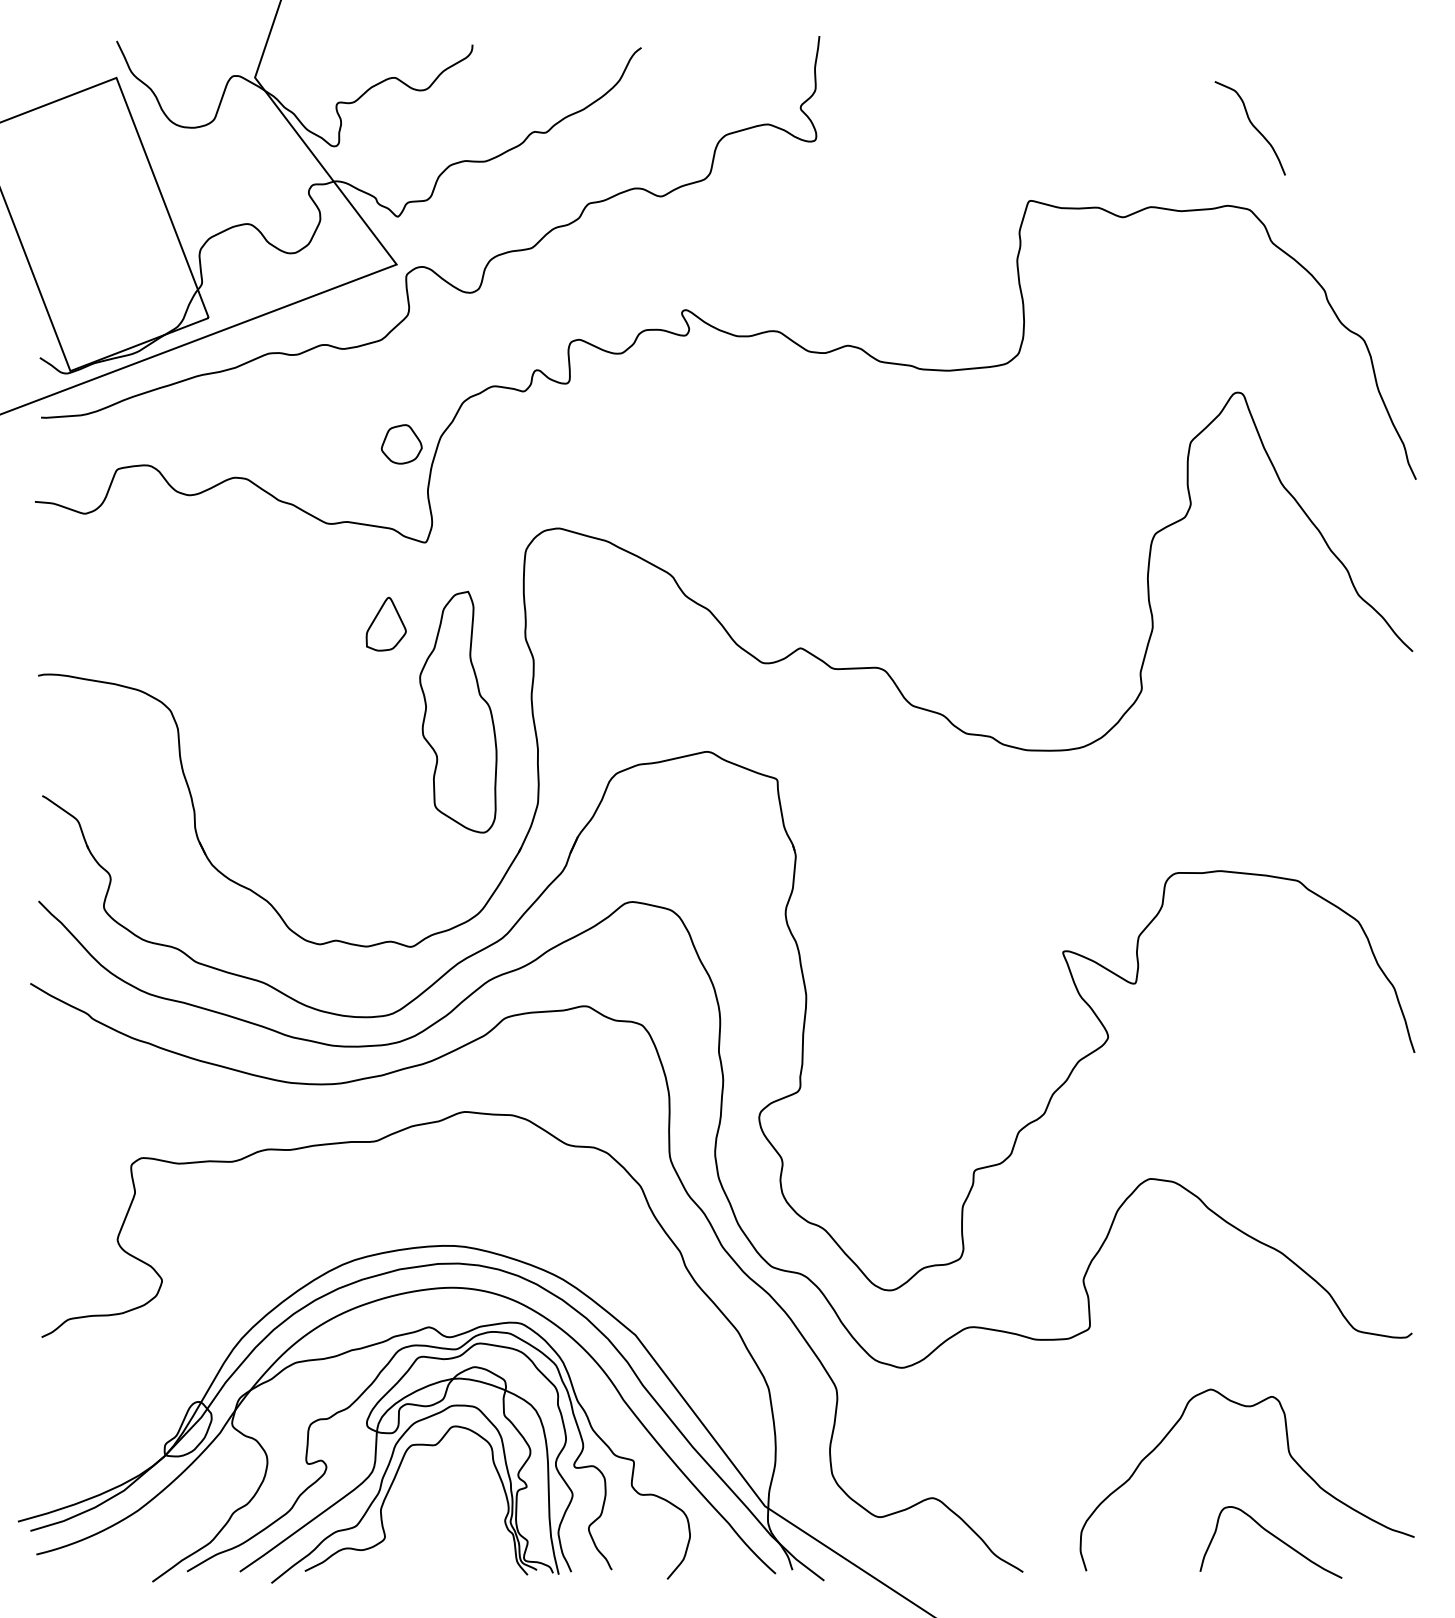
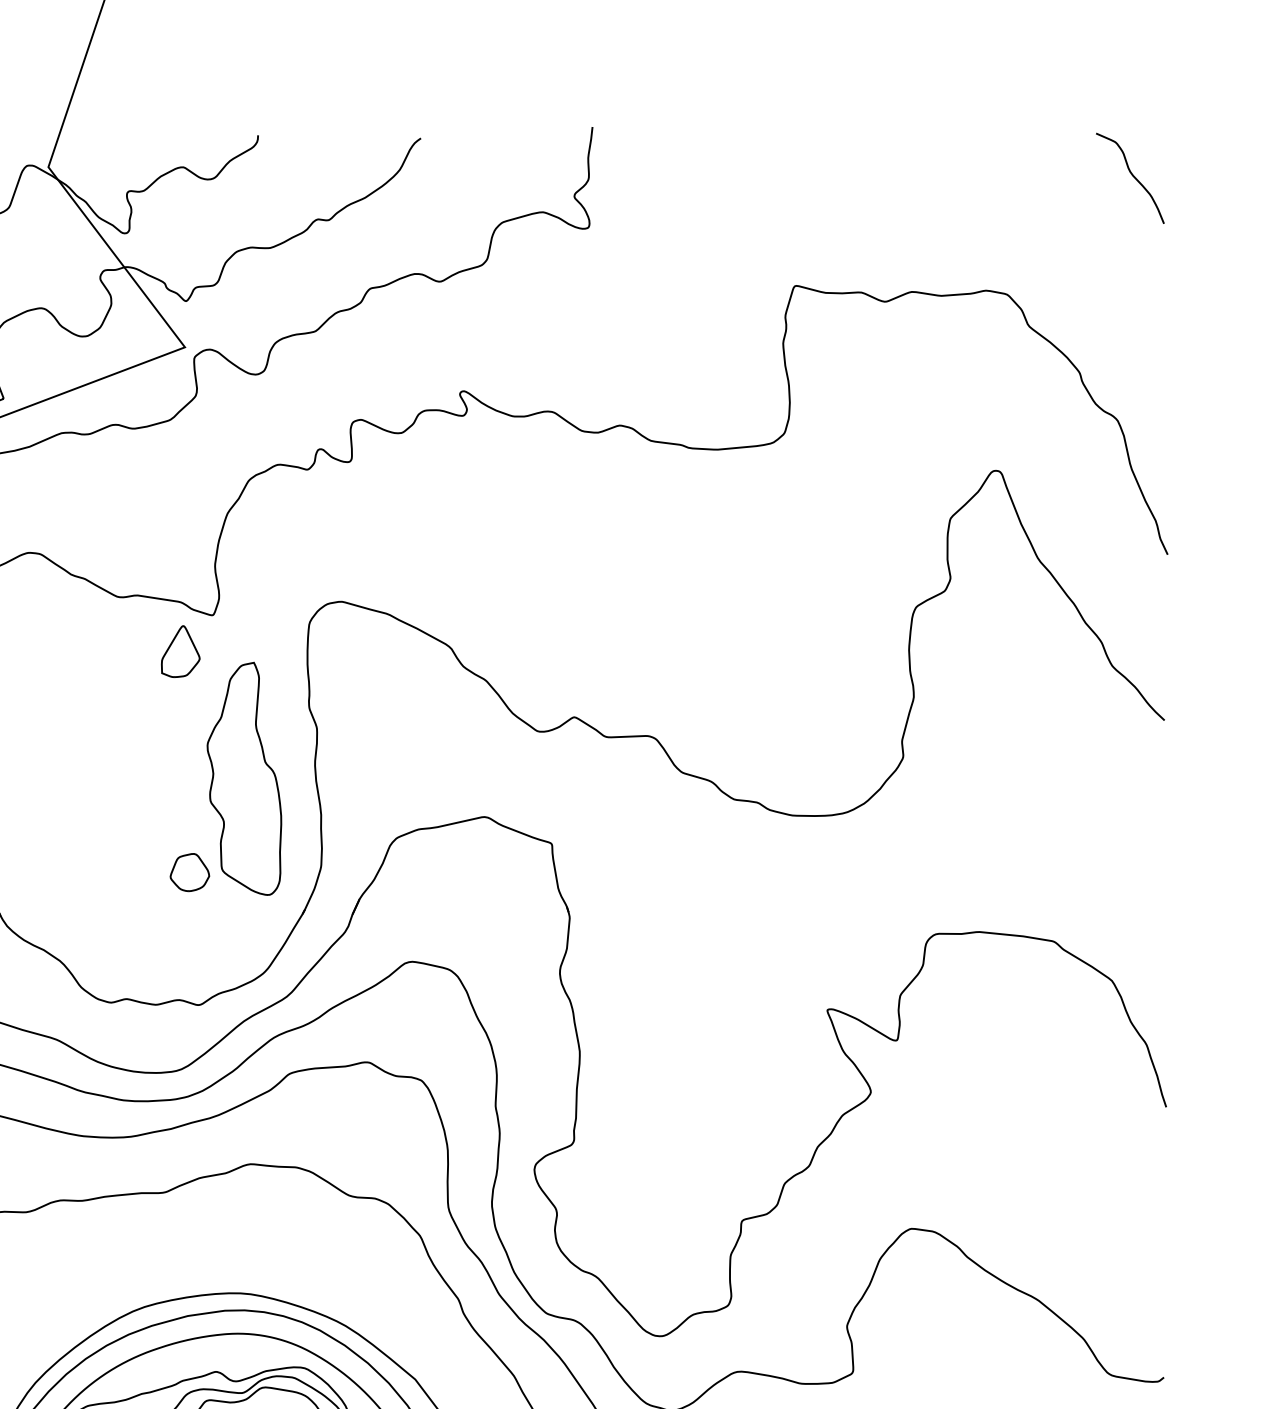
curve: (1252, 126) -> (1132, 176), moved
part: (401, 444) -> (189, 872), moved
part: (385, 623) -> (179, 650), moved

